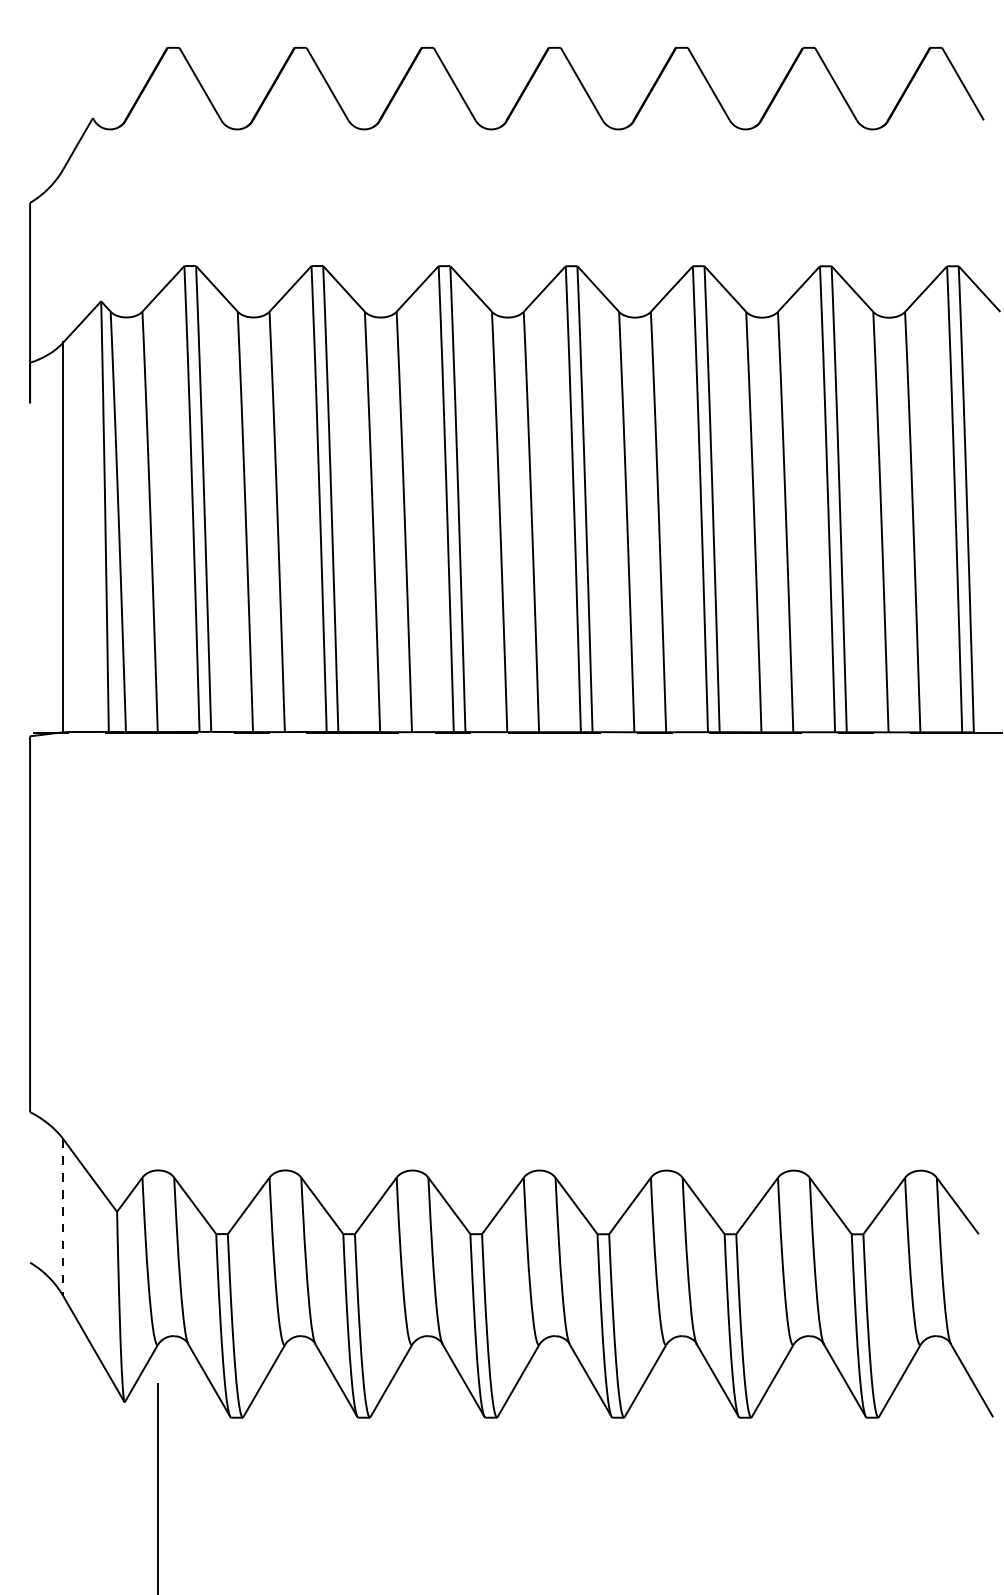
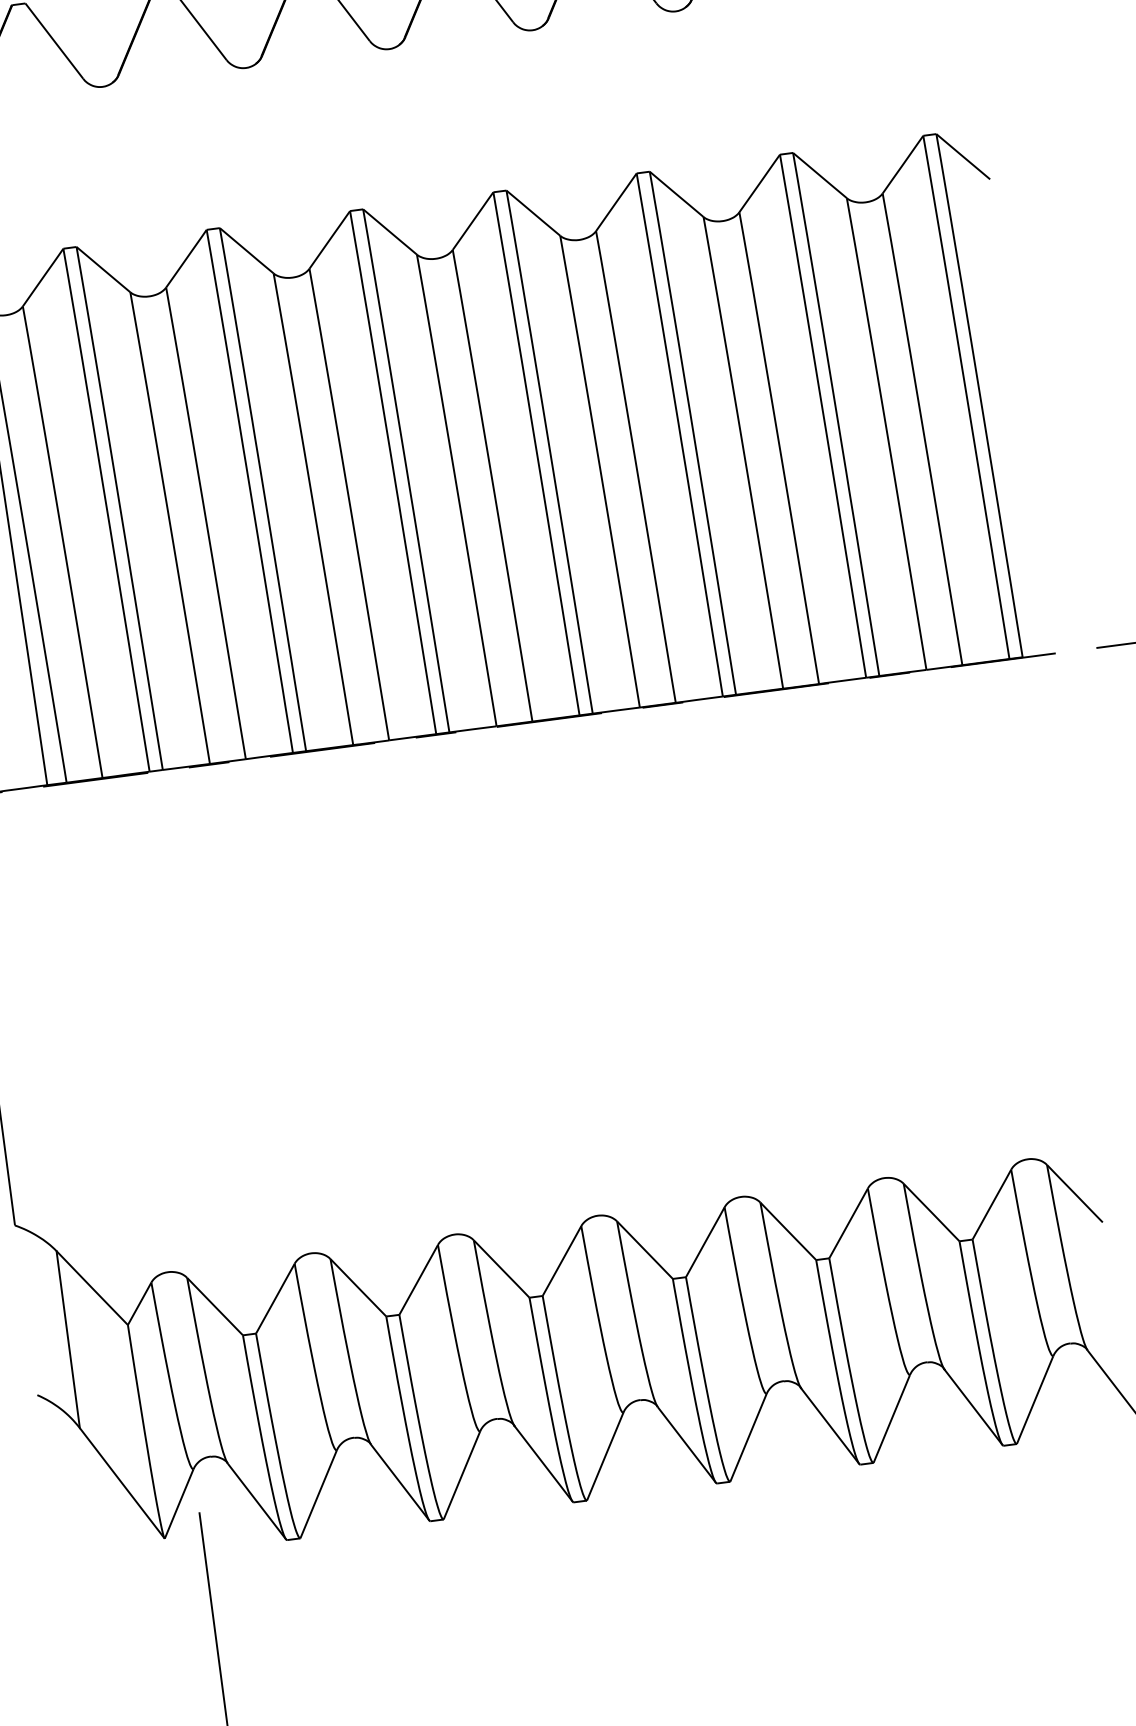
line: (63, 1217) -> (68, 1339), dashed -> solid

